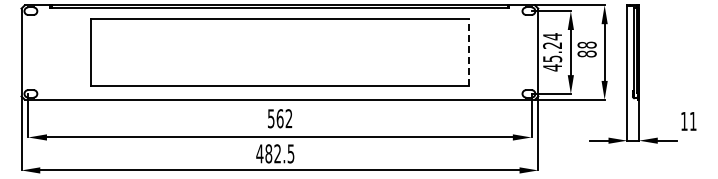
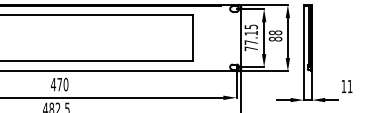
line: (468, 52) -> (192, 38), dashed -> solid
text: (552, 52) -> (251, 38), 45.24 -> 77.15
text: (279, 118) -> (59, 84), 562 -> 470

